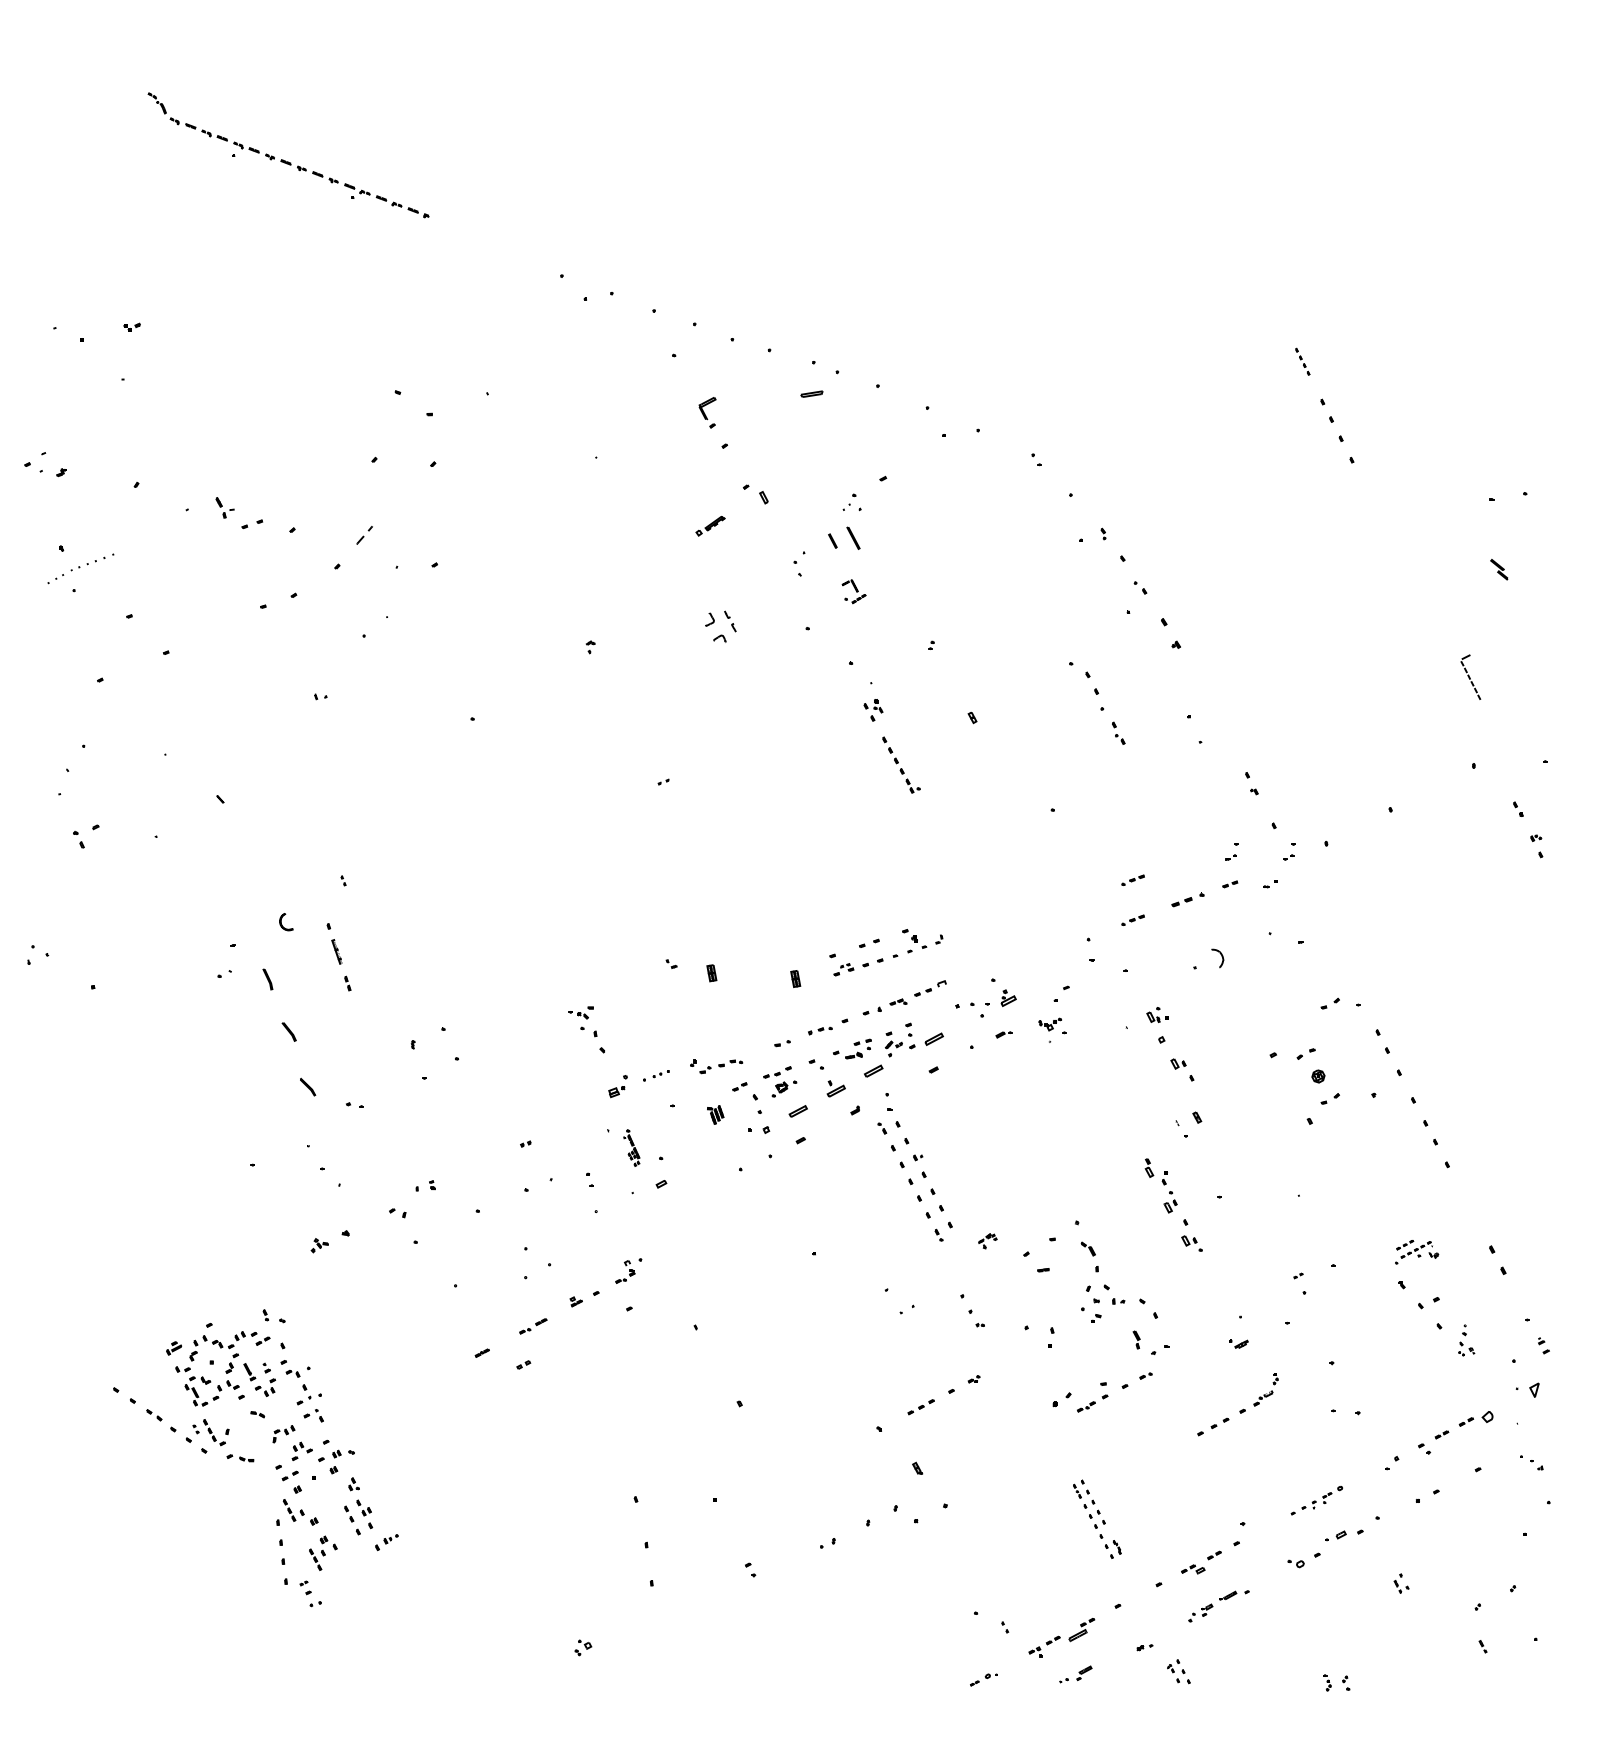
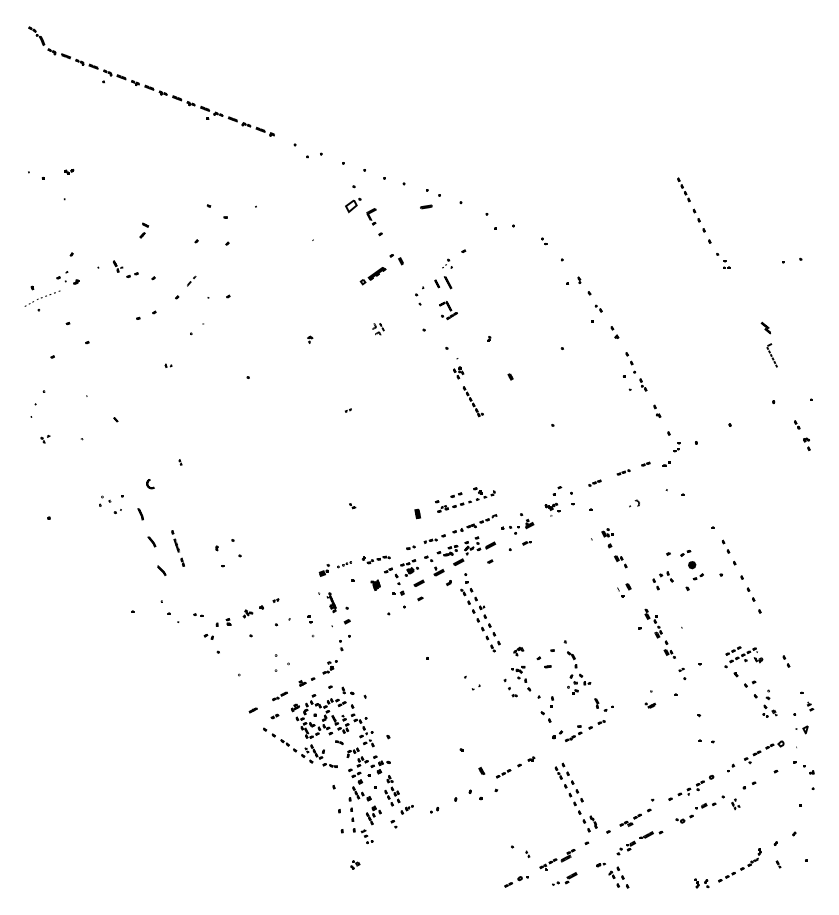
part: (288, 155) -> (151, 81), size x1.67
part: (1301, 360) -> (683, 189), size x1.67
part: (673, 391) -> (353, 205), added
part: (275, 439) -> (144, 230), added
part: (44, 463) -> (67, 277), moved
part: (1378, 496) -> (723, 260), added
part: (709, 526) -> (372, 276), size x1.67
part: (799, 562) -> (419, 295), size x1.43
part: (1498, 568) -> (765, 327), moved
part: (854, 591) -> (448, 310), size x1.43
part: (720, 627) -> (378, 329), size x0.71
part: (1170, 633) -> (614, 332), size x0.71
part: (1105, 707) -> (636, 371), moved
part: (86, 837) -> (45, 439), size x0.62
part: (1231, 852) -> (646, 447), removed
part: (1132, 879) -> (594, 461), removed
part: (1187, 900) -> (623, 472), size x0.71
part: (38, 953) -> (105, 500), moved
part: (337, 957) -> (177, 548), moved
part: (1208, 959) -> (634, 503), size x0.62
part: (711, 972) -> (373, 510), removed
part: (1328, 1002) -> (697, 526), removed
part: (1054, 1014) -> (553, 501), moved
part: (587, 1029) -> (521, 678), moved
part: (355, 1103) -> (198, 614), moved
part: (1261, 1105) -> (662, 580), added
part: (425, 1185) -> (223, 622), size x1.43
part: (1172, 1204) -> (659, 633), moved
part: (656, 1225) -> (344, 643), added
part: (328, 1241) -> (252, 611), moved
part: (1416, 1252) -> (743, 657), size x1.67
part: (1498, 1260) -> (786, 661), size x0.71
part: (1147, 1307) -> (545, 716), moved
part: (1465, 1340) -> (769, 703), size x1.67
part: (943, 1395) -> (515, 767), moved
part: (1237, 1404) -> (739, 865), moved
part: (256, 1456) -> (338, 764), moved
part: (1530, 1462) -> (803, 767), size x1.67
part: (1317, 1500) -> (691, 787), size x1.67
part: (1096, 1519) -> (575, 797), size x1.67
part: (1400, 1583) -> (735, 804), moved
part: (1218, 1606) -> (639, 843), size x1.43
part: (583, 1646) -> (355, 864), moved
part: (1178, 1671) -> (618, 877), size x1.67
part: (1075, 1673) -> (564, 878), size x1.43
part: (983, 1679) -> (516, 881), size x1.67

